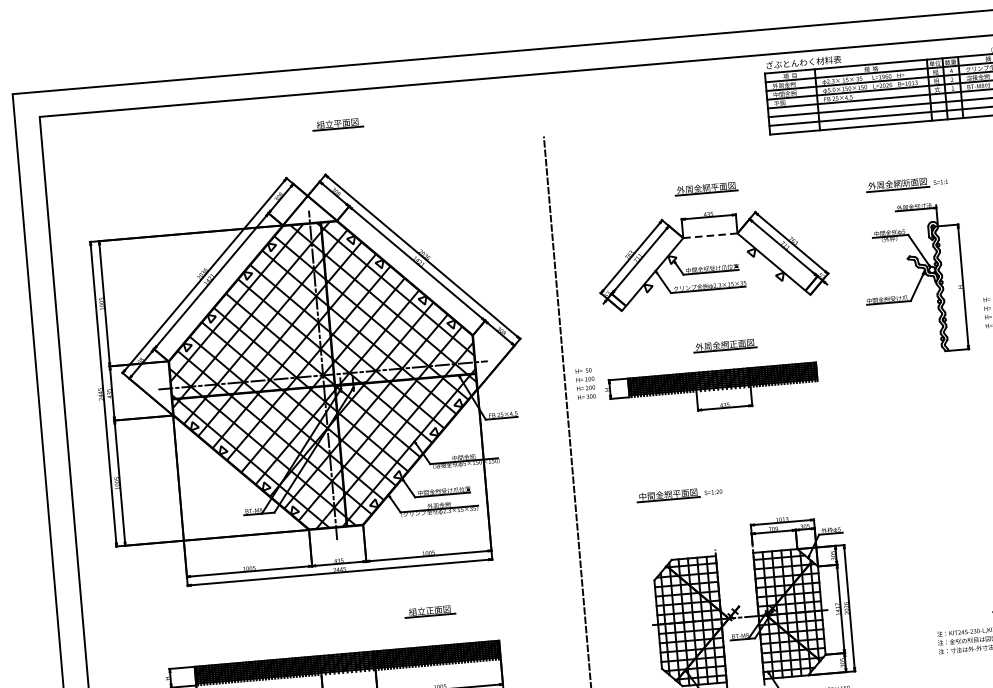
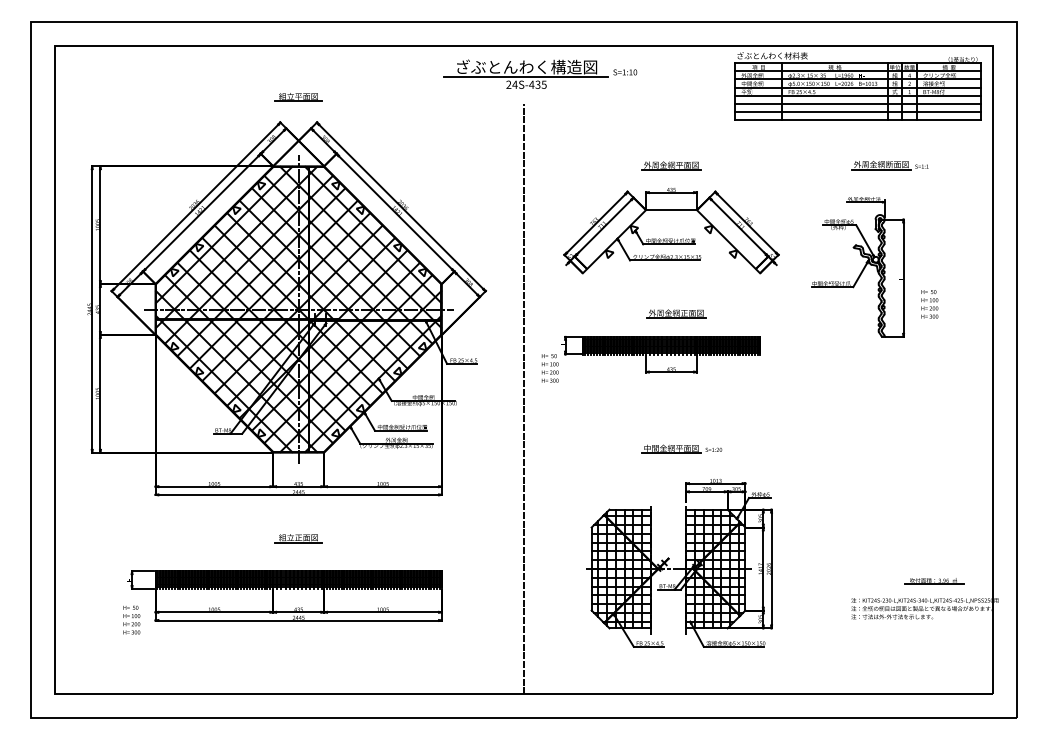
part: (558, 102) -> (540, 73), added
part: (337, 124) -> (298, 97), moved
part: (906, 183) -> (889, 165), moved
line: (711, 236) -> (672, 210), dashed -> solid
text: (584, 383) -> (549, 368), moved
part: (678, 493) -> (681, 448), moved
part: (429, 611) -> (298, 538), moved

